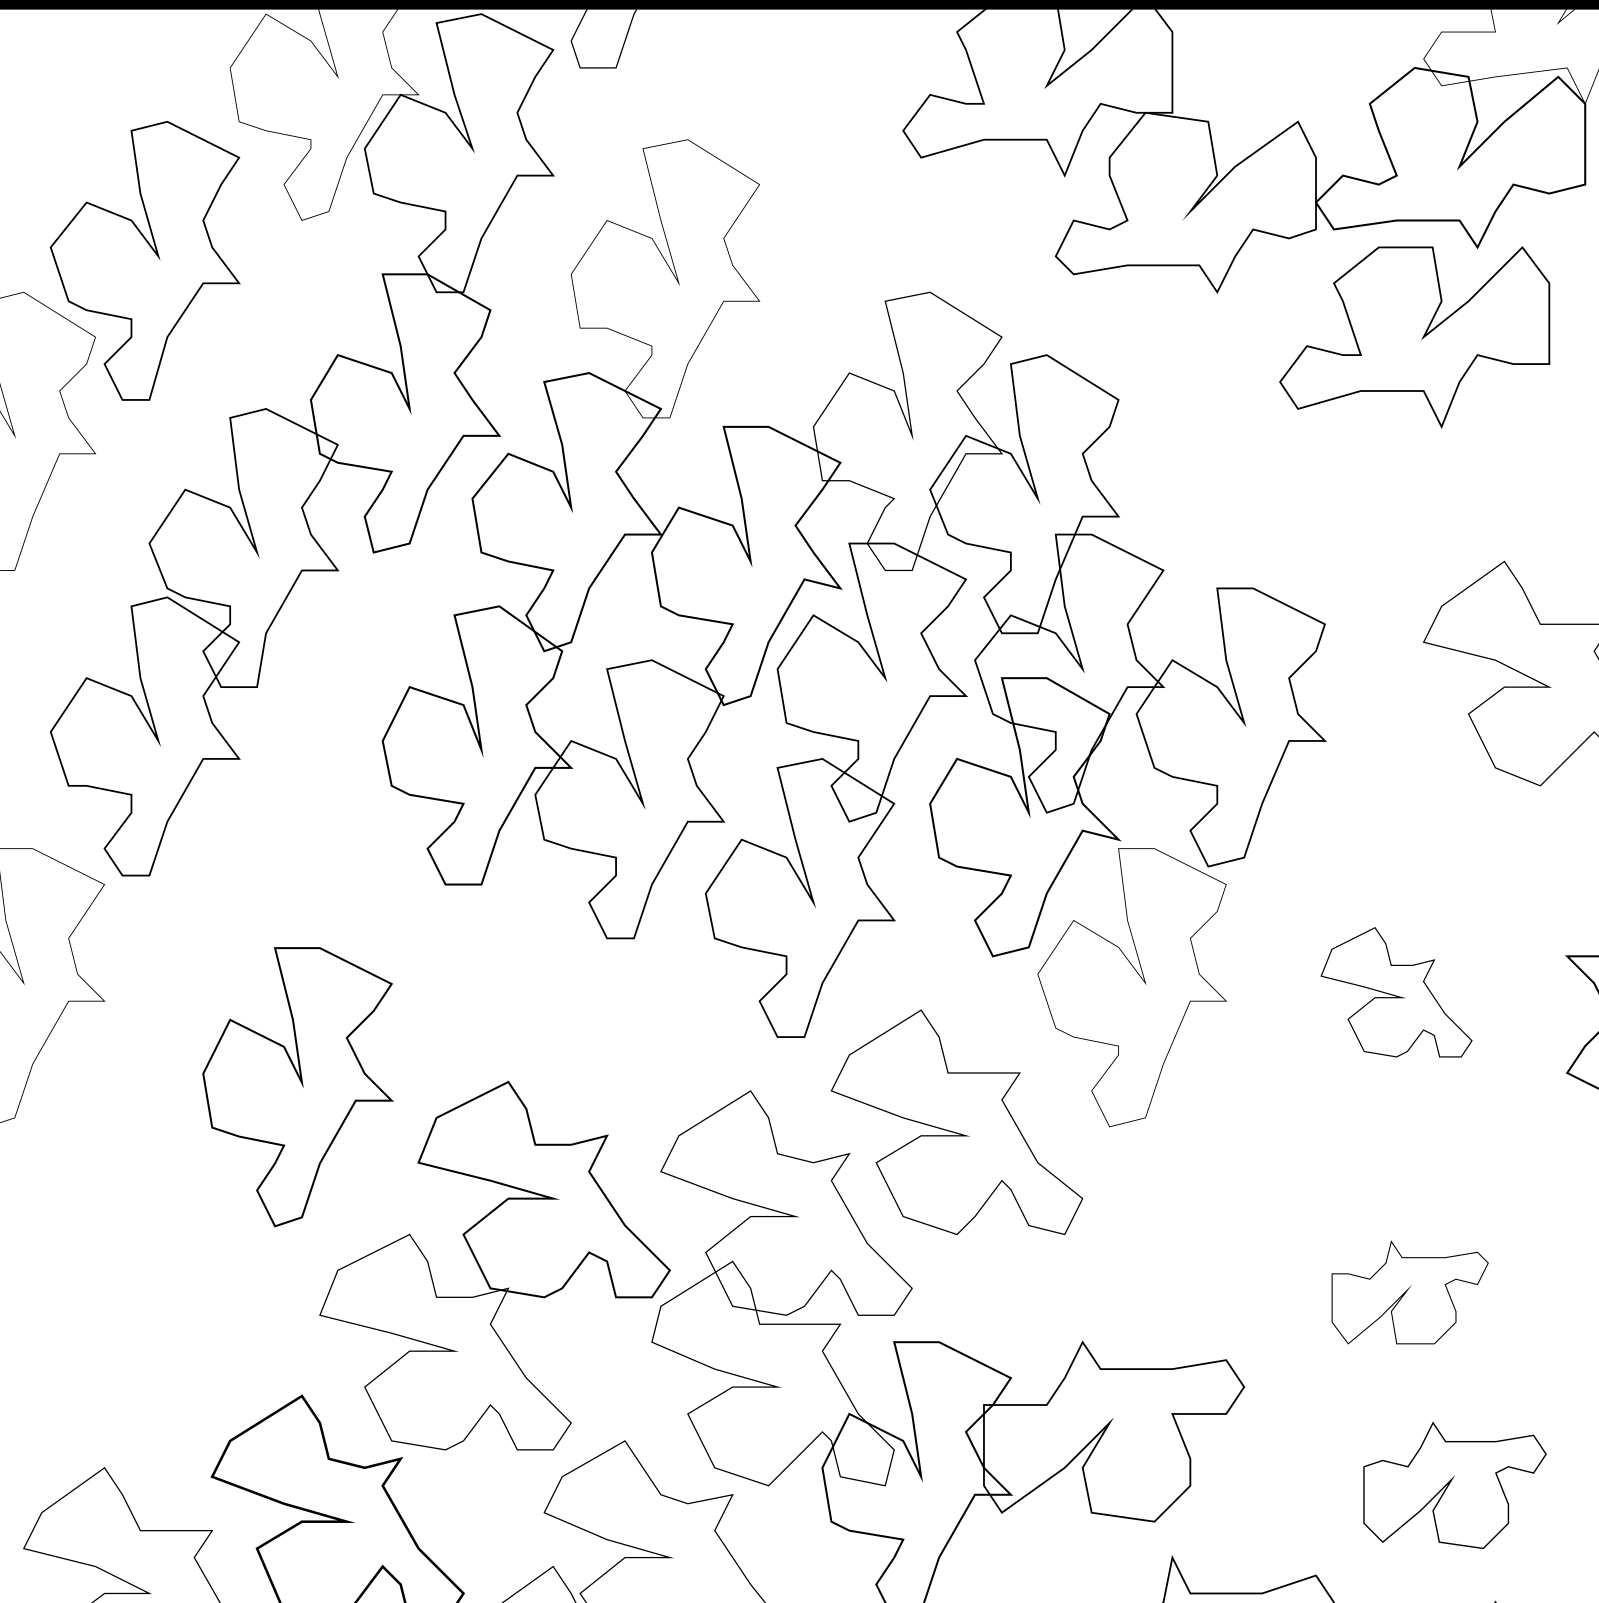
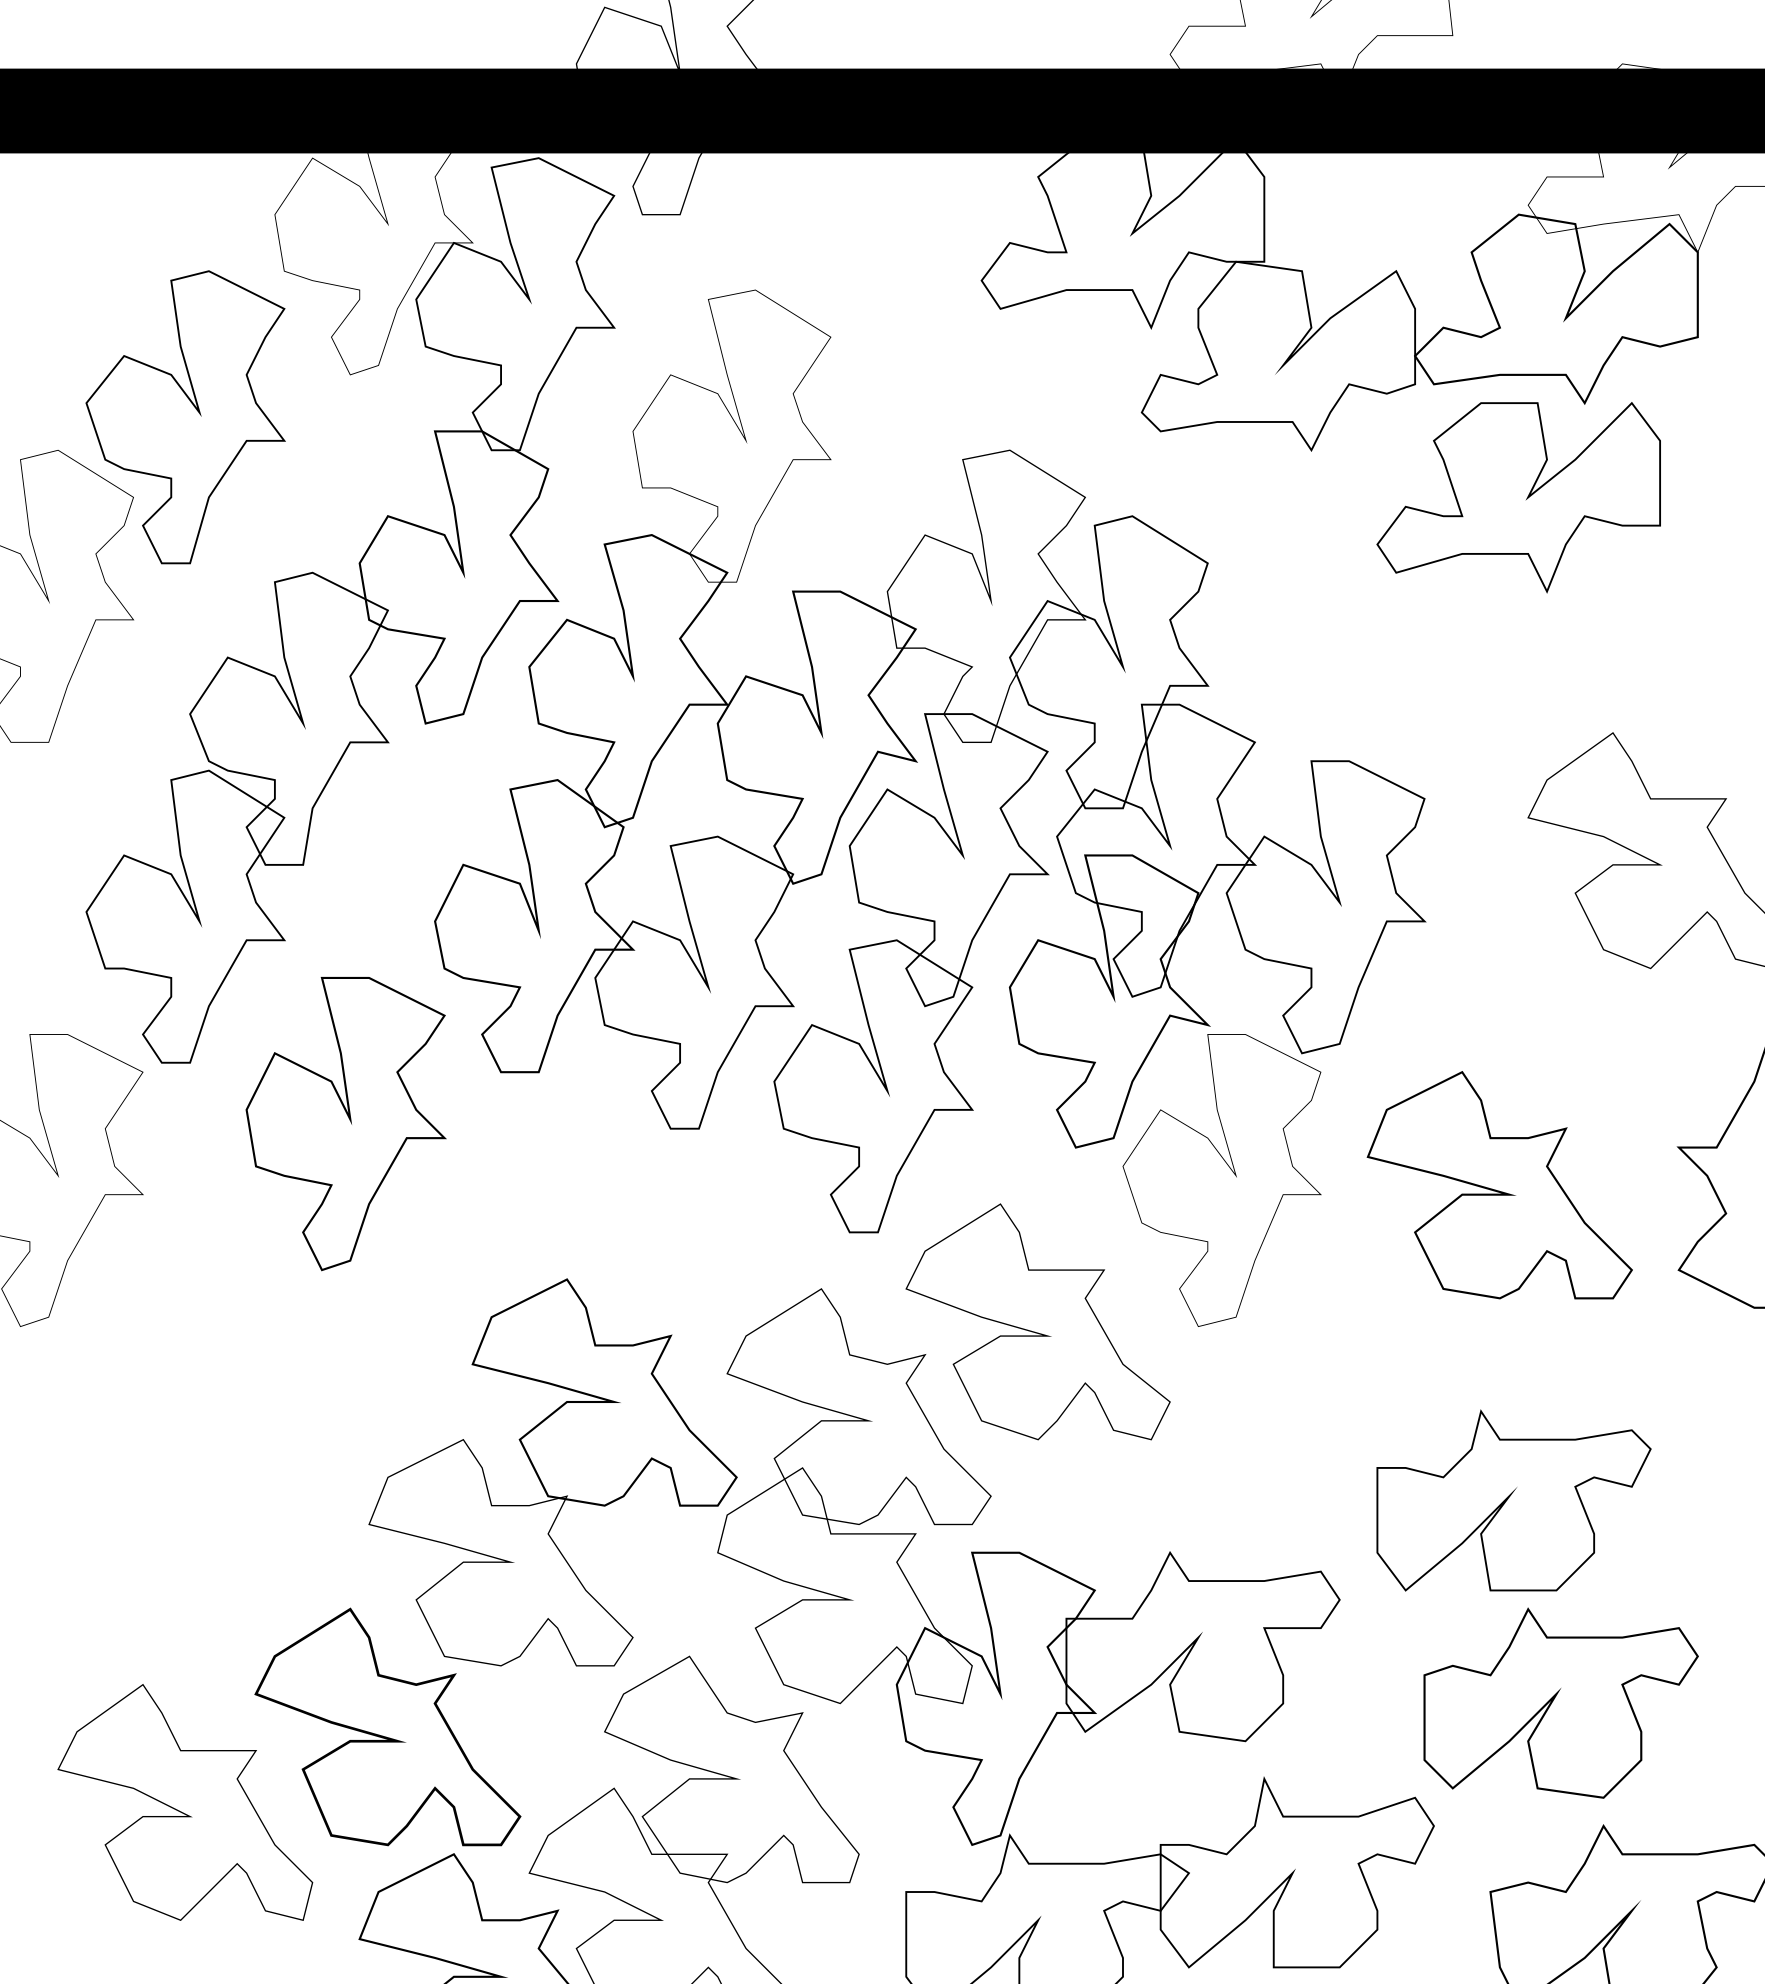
part: (1396, 992) -> (1499, 1185), size x1.67
part: (297, 1087) -> (345, 1124), moved
part: (1409, 1292) -> (1513, 1500), size x1.67
part: (1454, 1484) -> (1560, 1702), size x1.43

